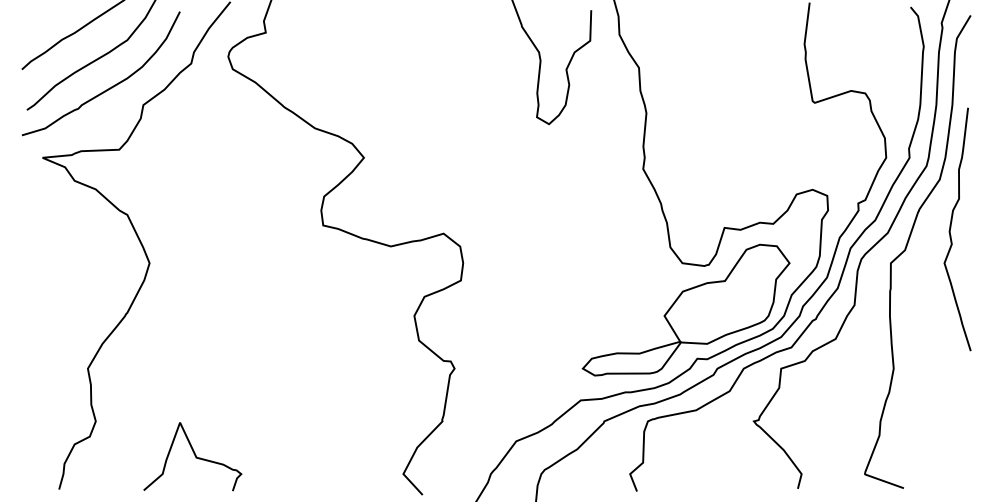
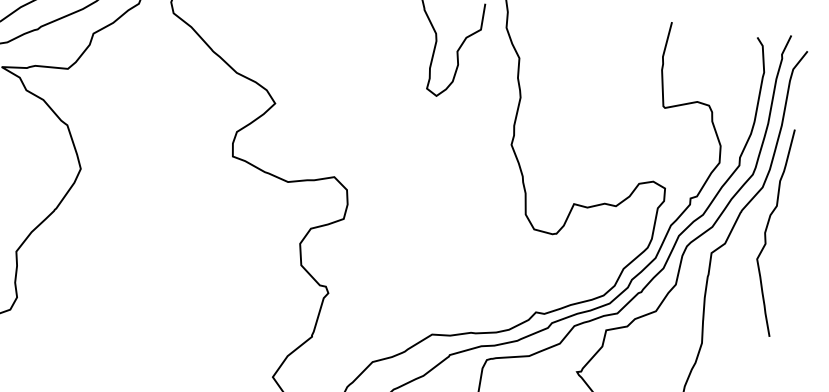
part: (685, 309) -> (531, 269), removed
curve: (194, 455) -> (97, 337), removed

